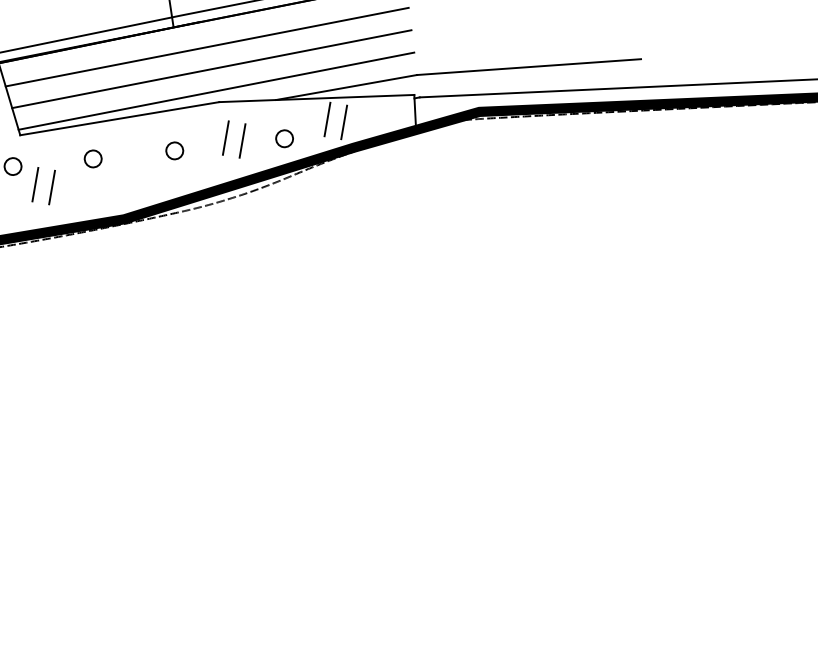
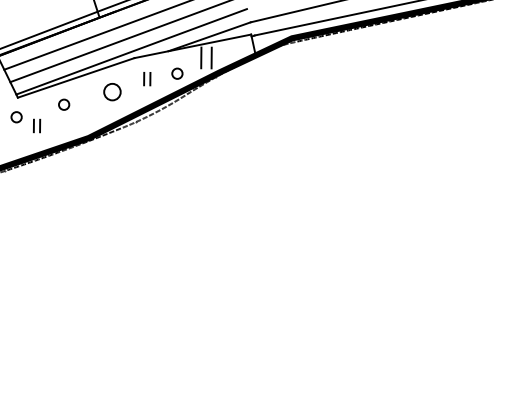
part: (234, 138) -> (147, 78), size x0.6
part: (174, 150) -> (112, 91), size x1.6
part: (43, 185) -> (36, 125), size x0.6

